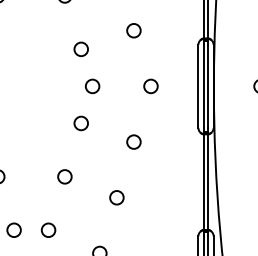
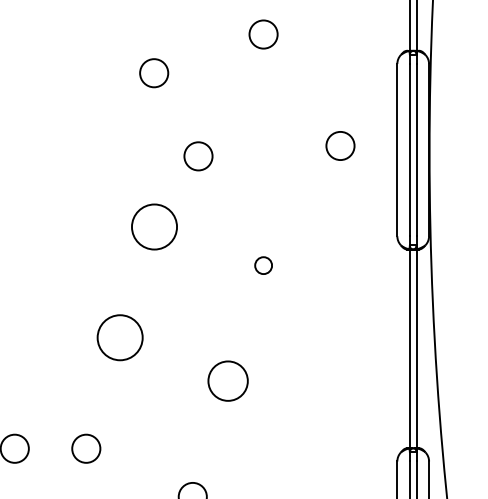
circle: (92, 86) -> (198, 156), moved
circle: (150, 86) -> (339, 146), moved
circle: (80, 123) -> (152, 227), size x1.6
circle: (133, 141) -> (262, 264), size x0.6
circle: (64, 176) -> (119, 337), size x1.6
circle: (116, 197) -> (227, 380), size x1.4

